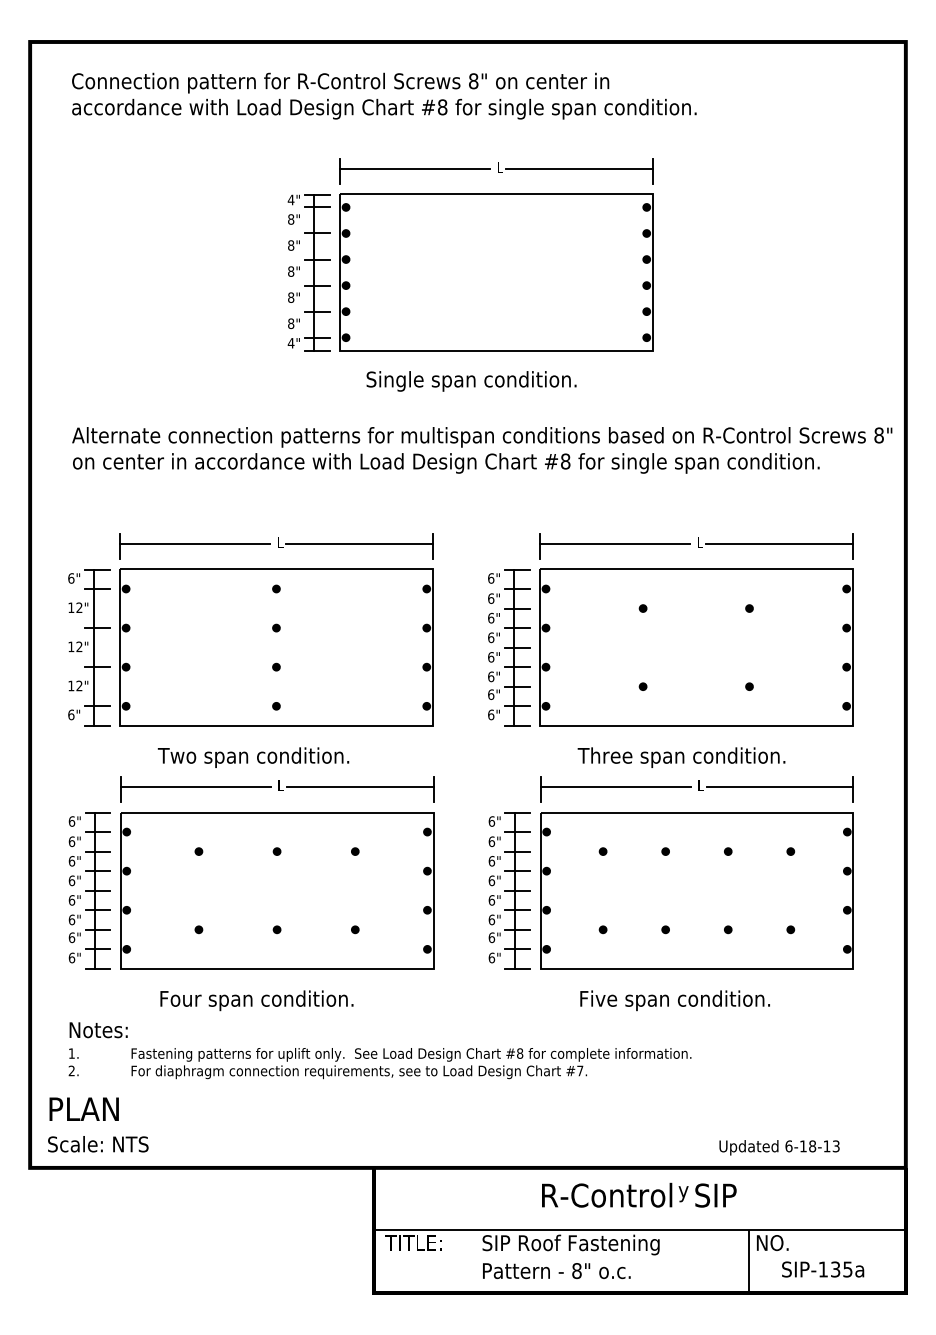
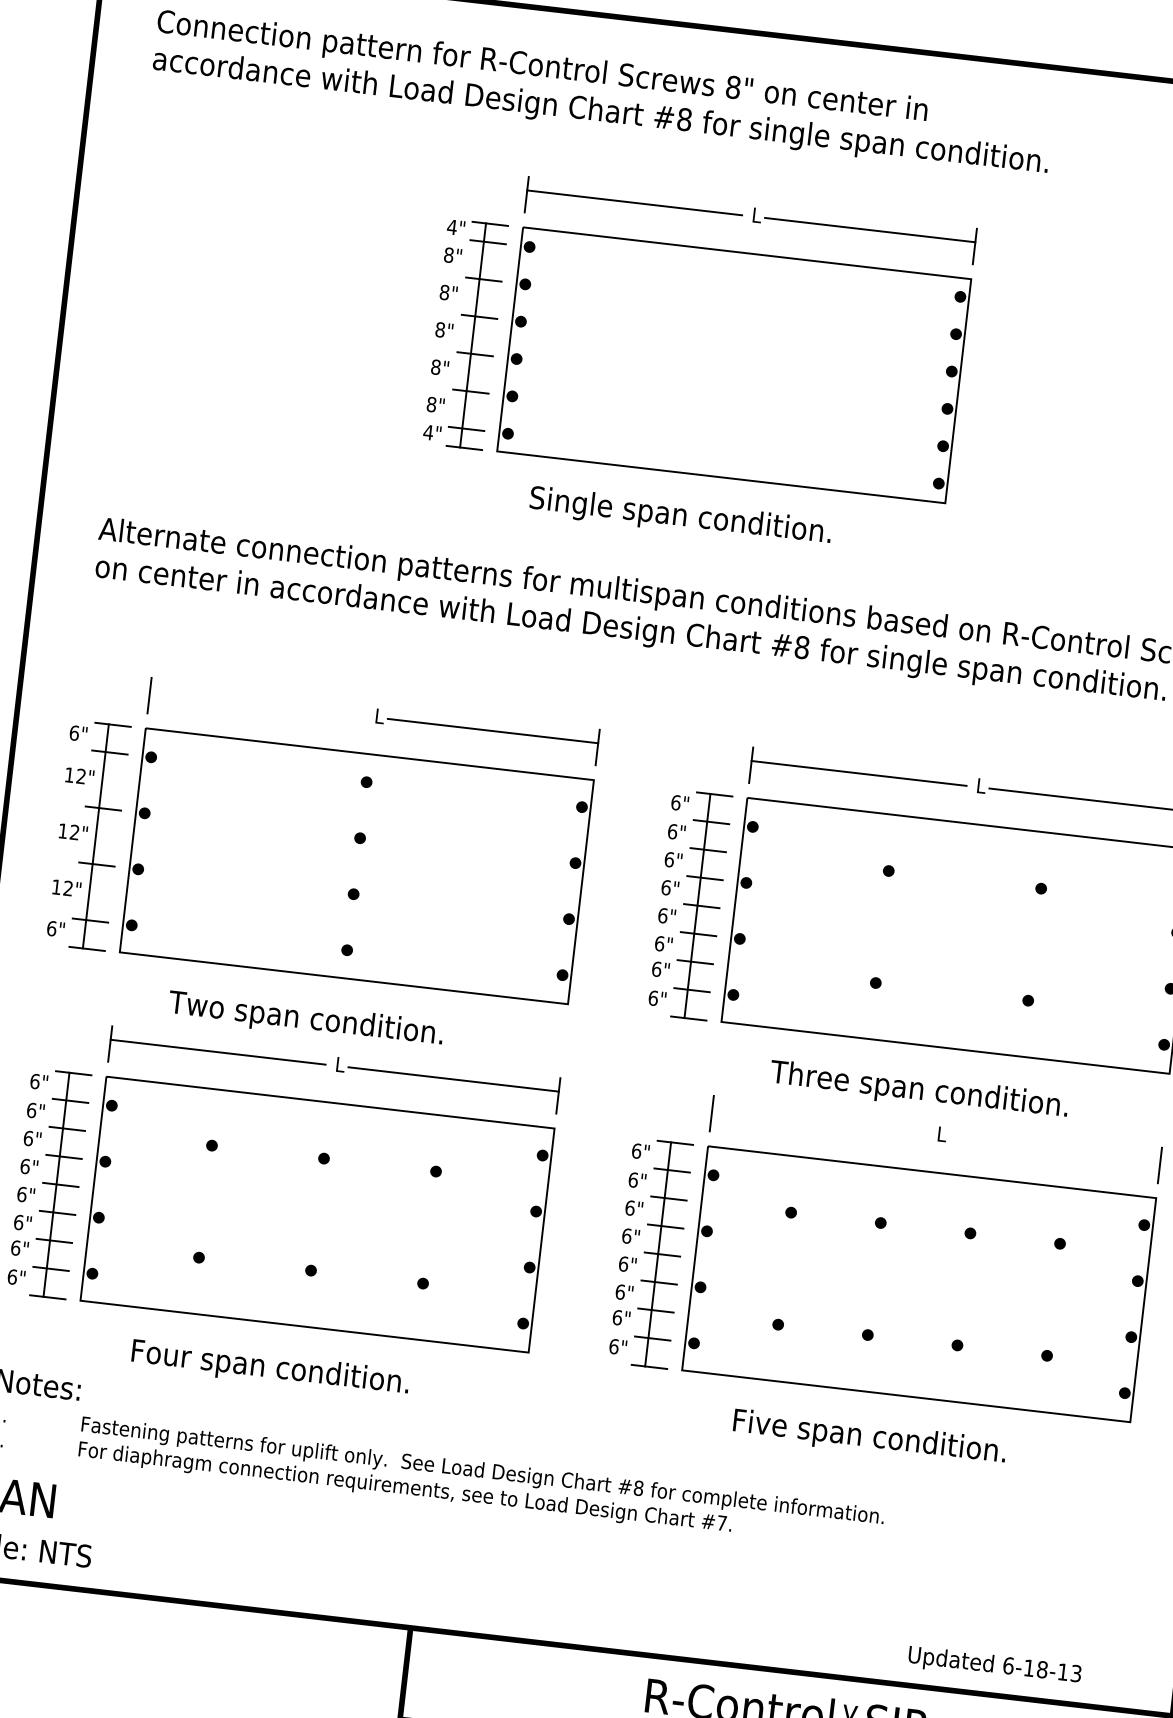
line: (195, 543) -> (258, 703), removed
line: (615, 786) -> (819, 1121), removed
line: (779, 786) -> (1054, 1148), removed

